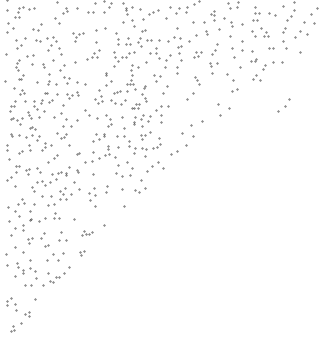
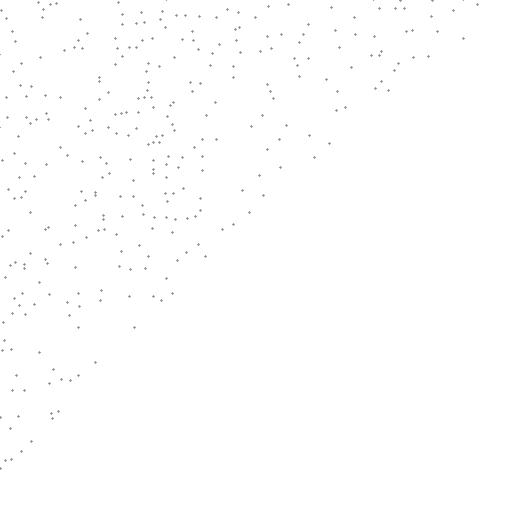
part: (197, 54) -> (270, 42), size x1.67
part: (283, 105) -> (276, 138), moved
part: (87, 232) -> (64, 376), size x1.67

